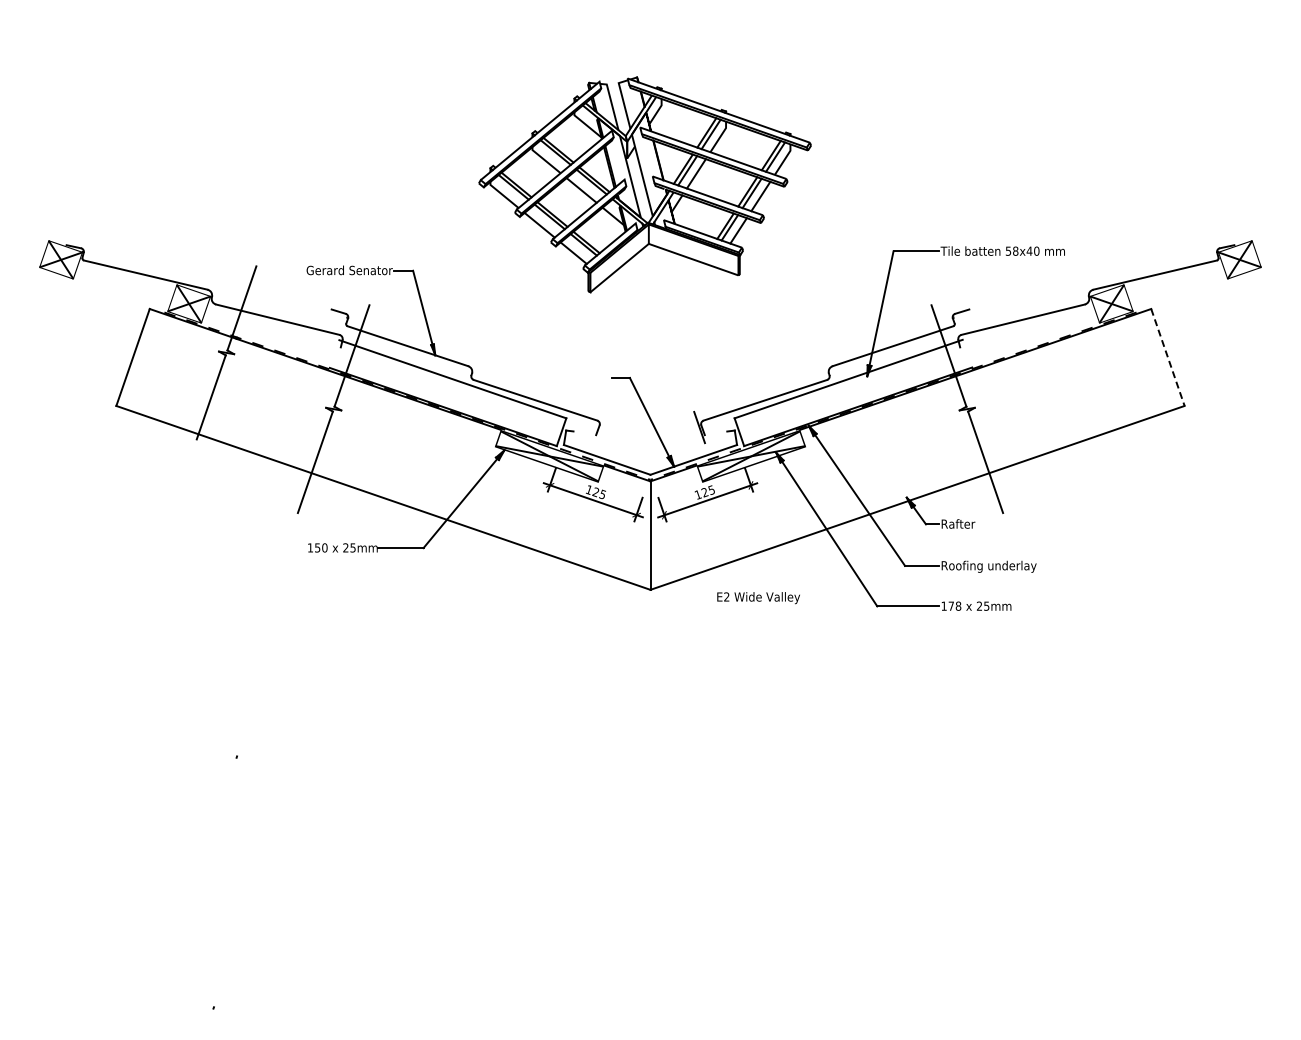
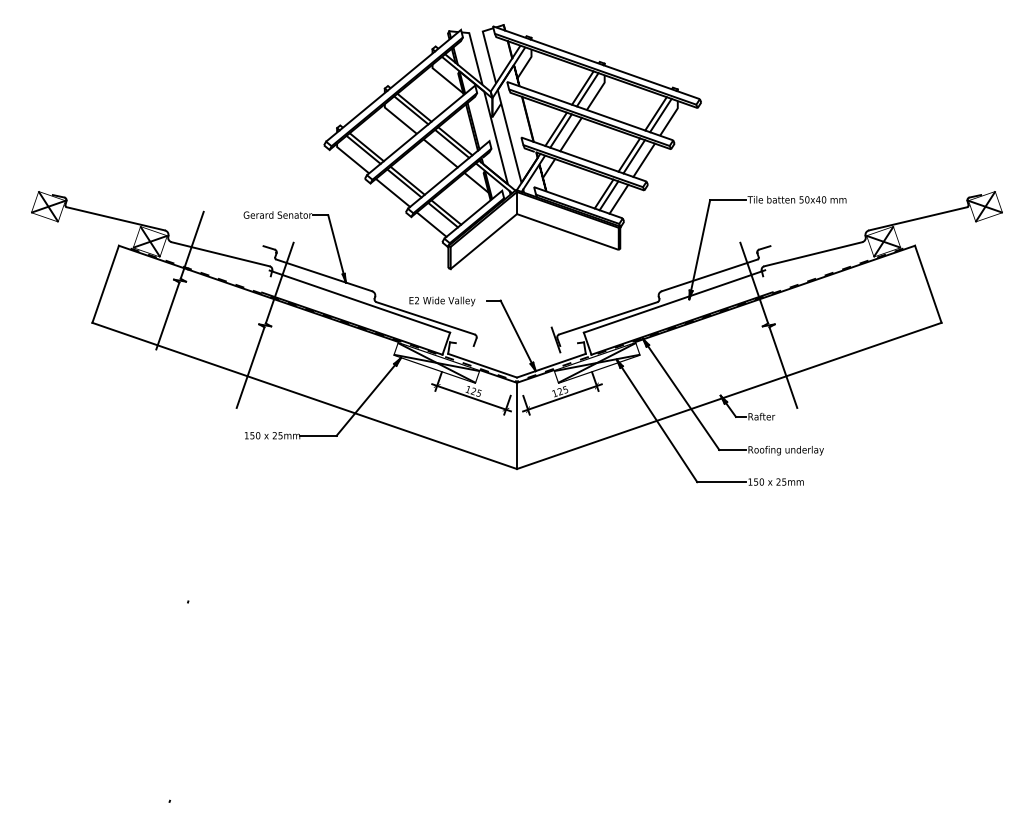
part: (644, 184) -> (512, 146), size x1.43
text: (1015, 250) -> (807, 199), 58x40 -> 50x40
line: (1168, 357) -> (928, 284), dashed -> solid
text: (758, 598) -> (442, 301), moved
text: (954, 605) -> (758, 481), 178 -> 150

